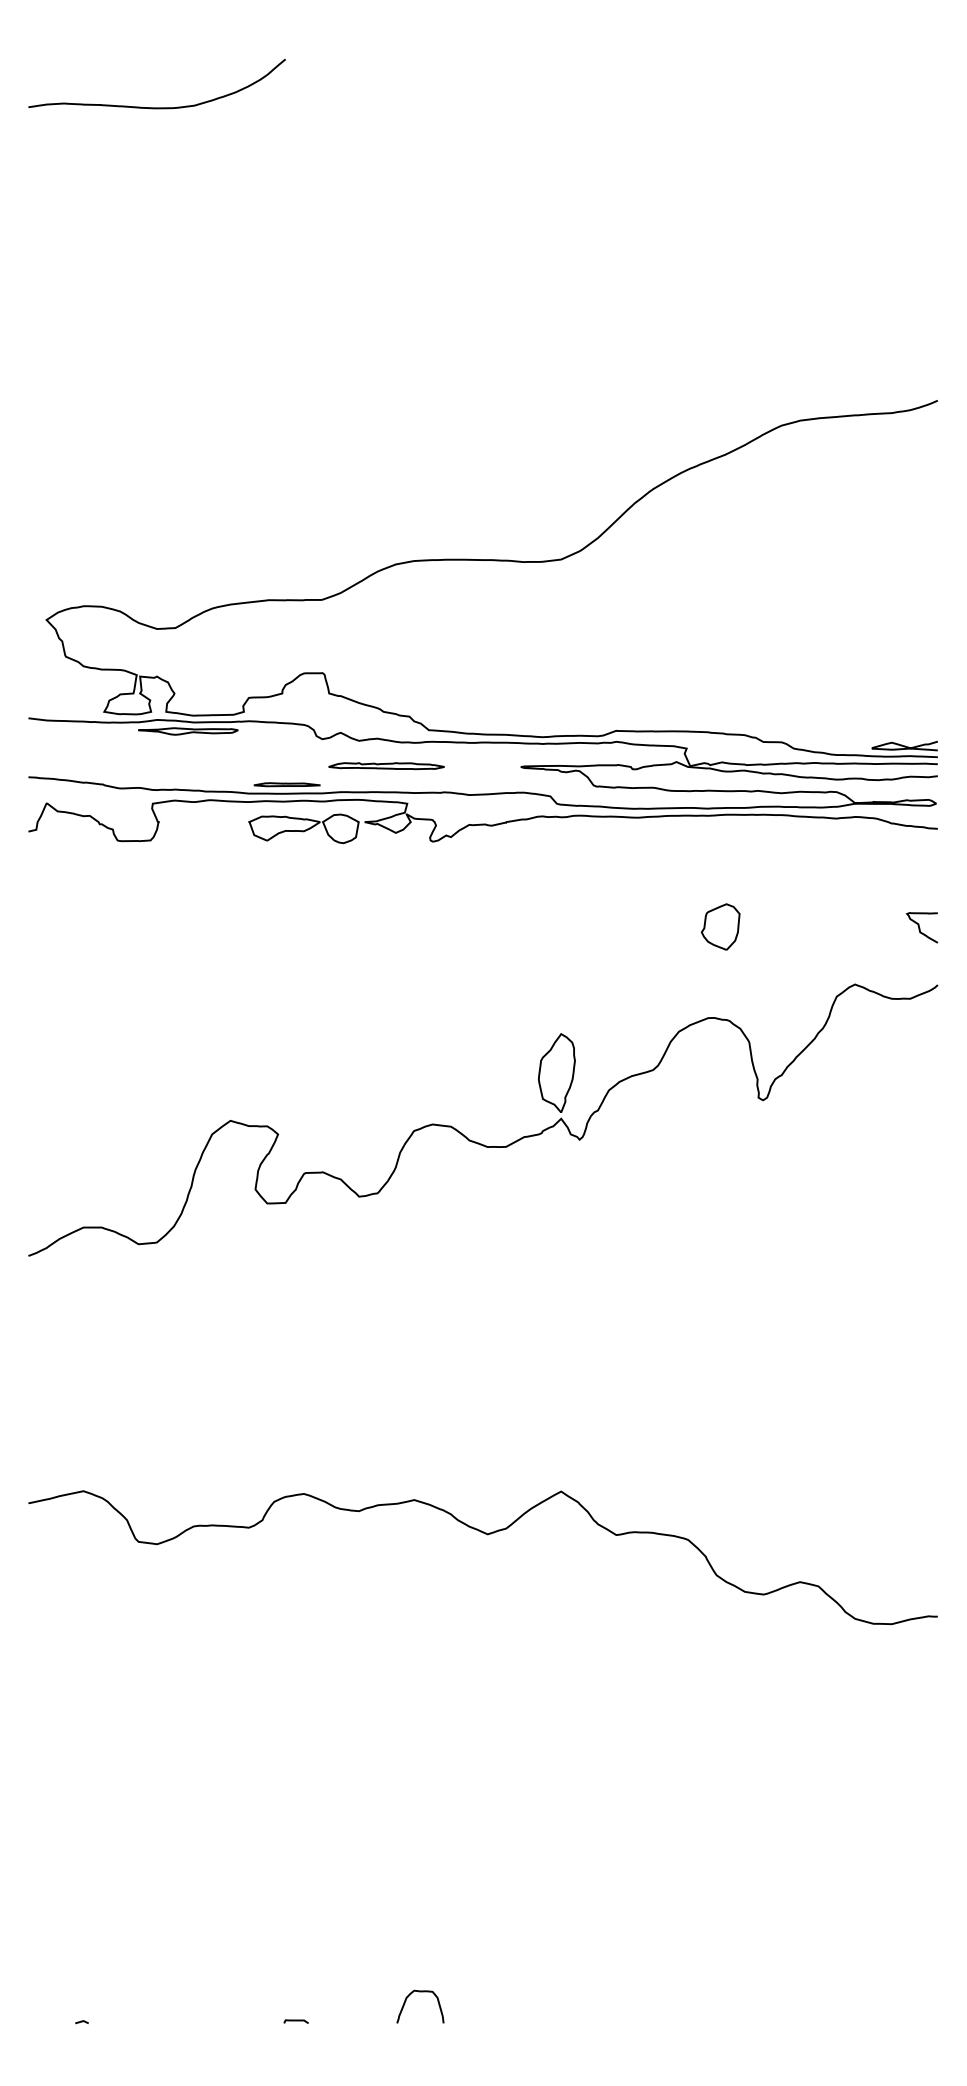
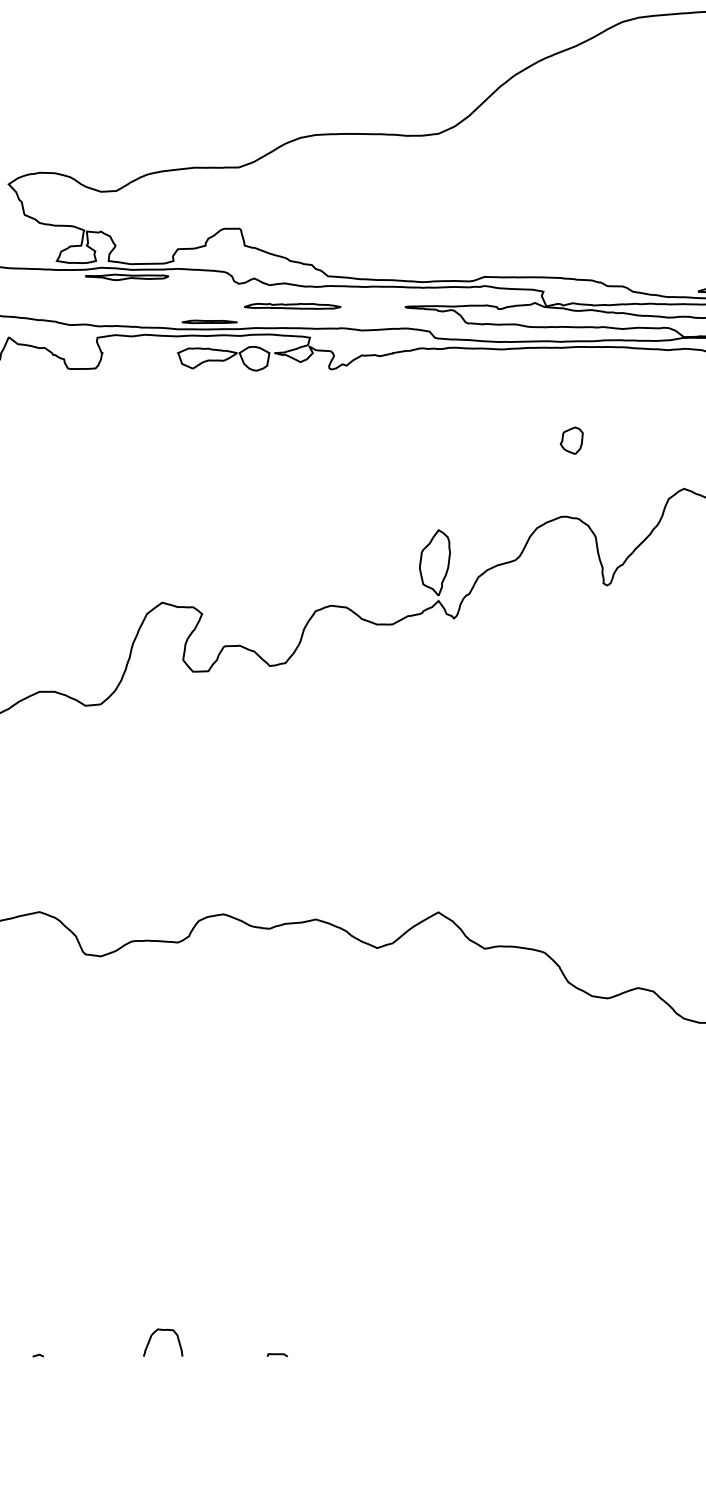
part: (720, 926) -> (571, 440), size x0.7
curve: (420, 1992) -> (163, 1330), moved
curve: (295, 2021) -> (276, 1355), moved

